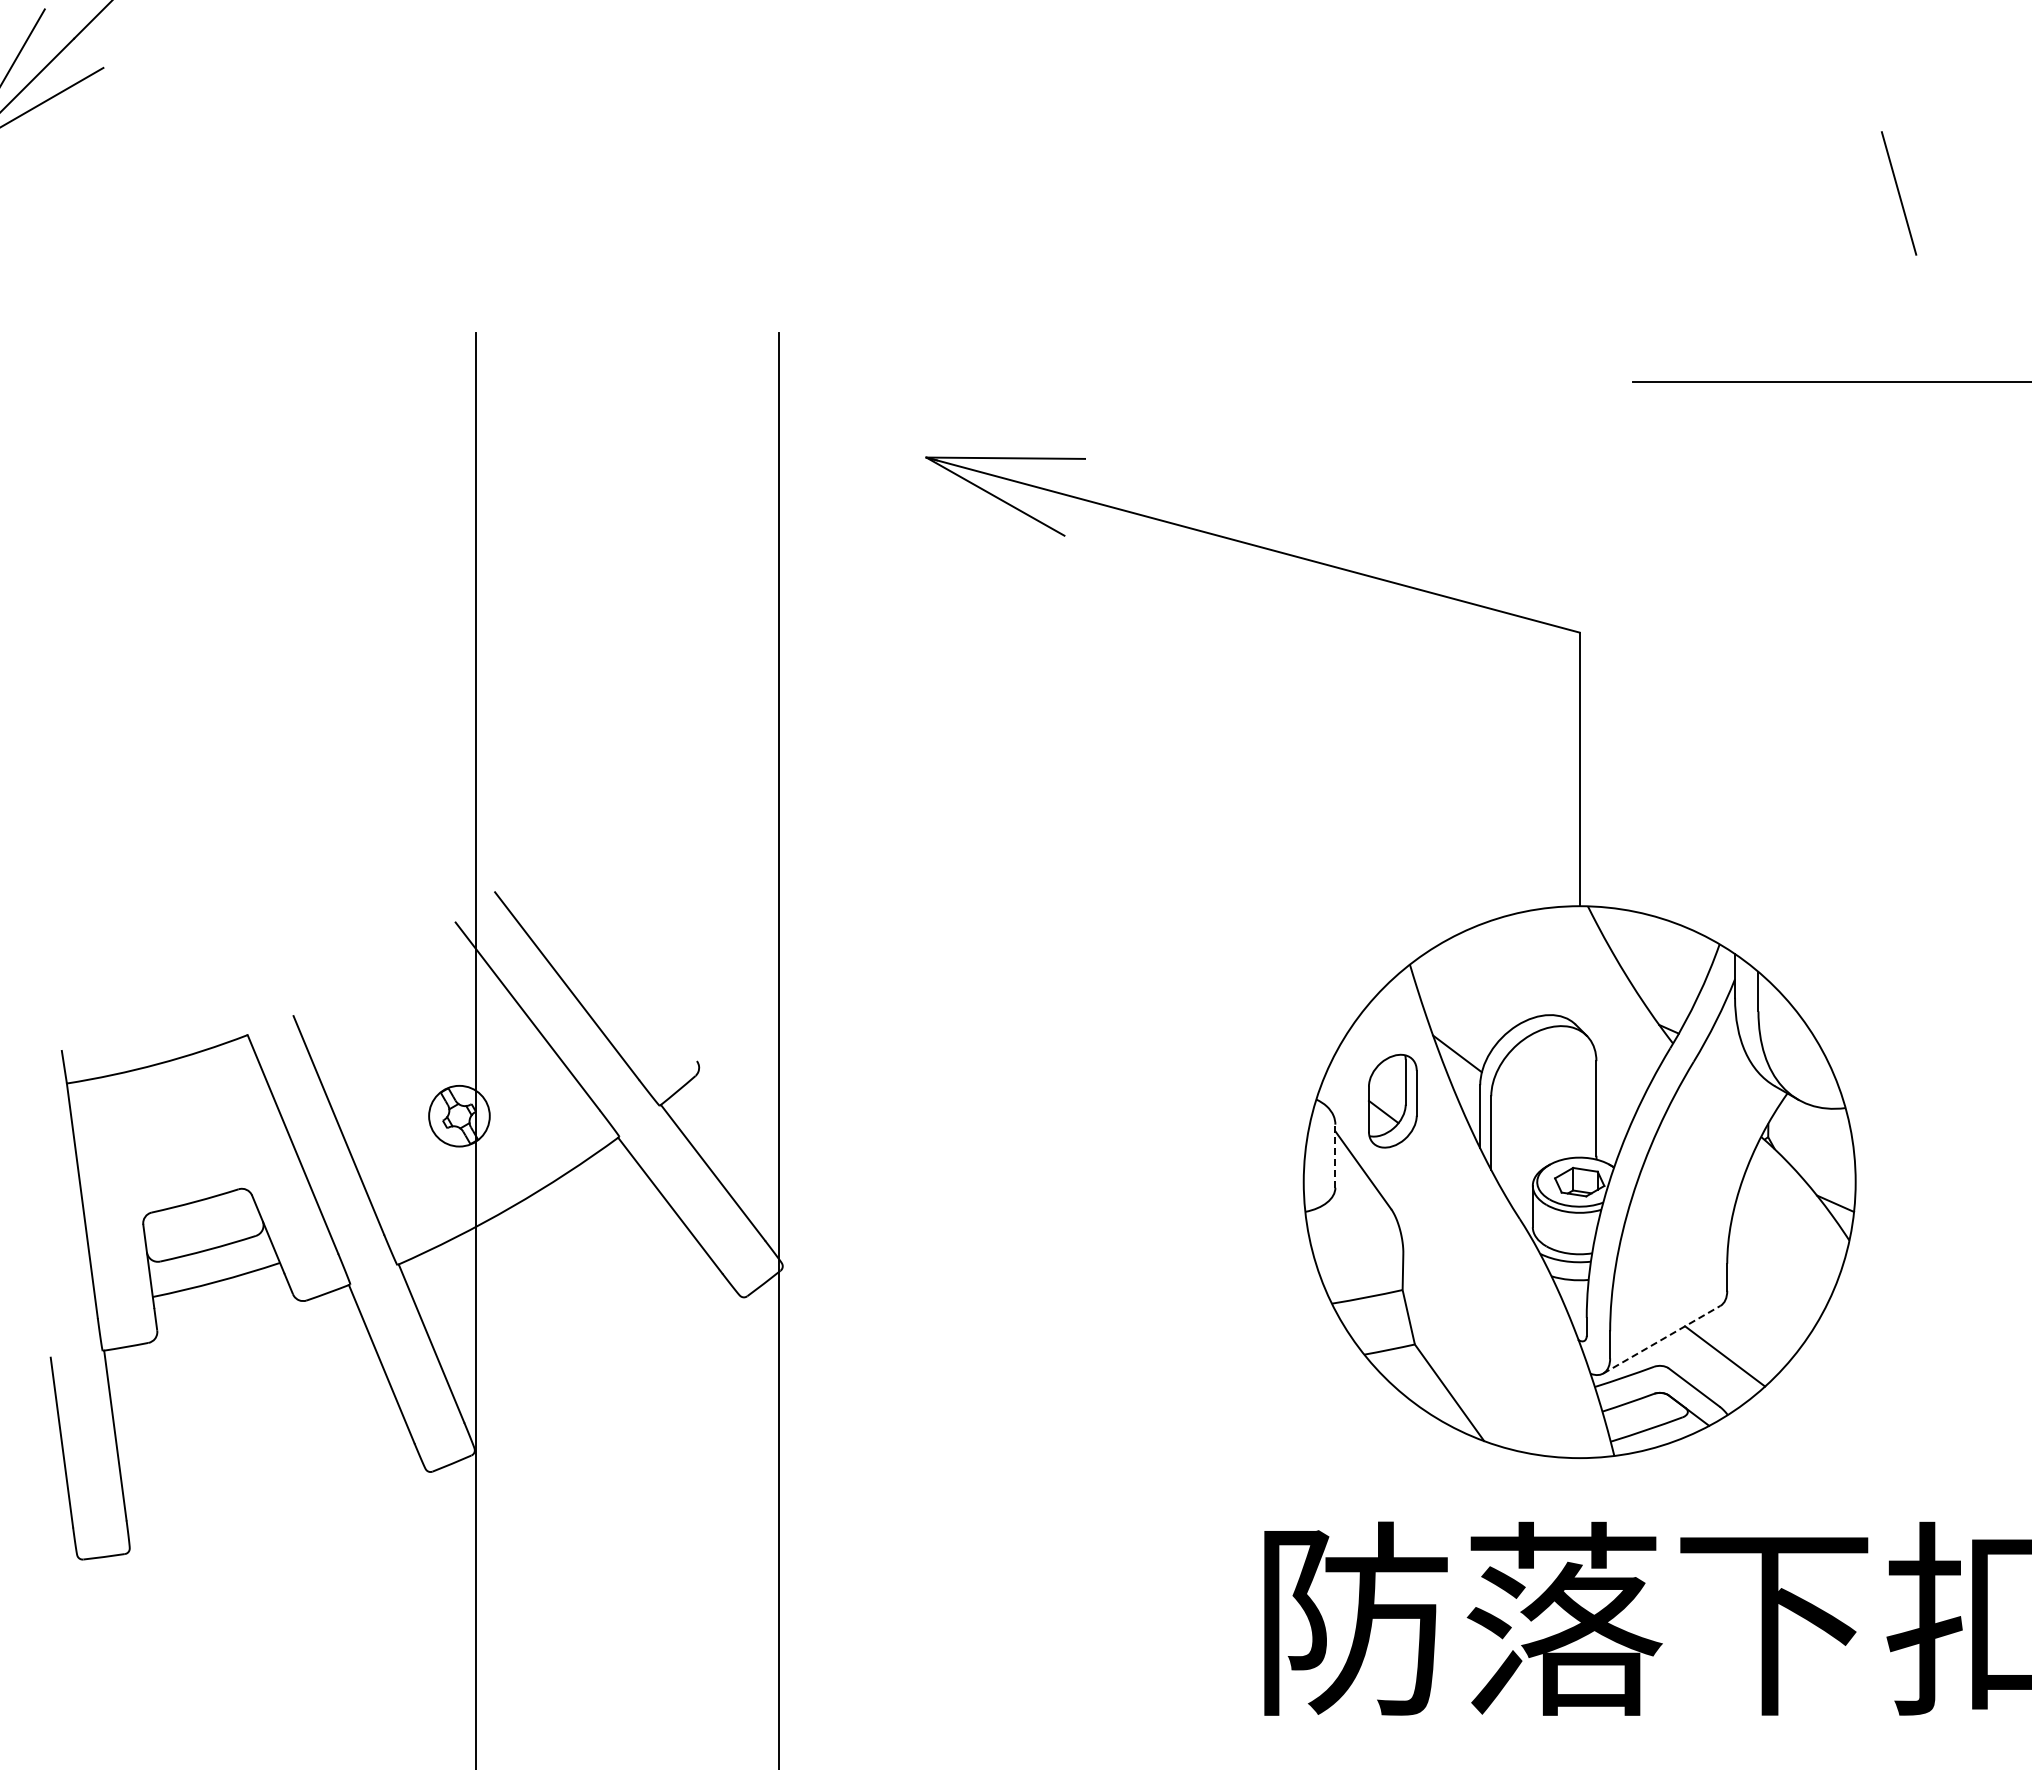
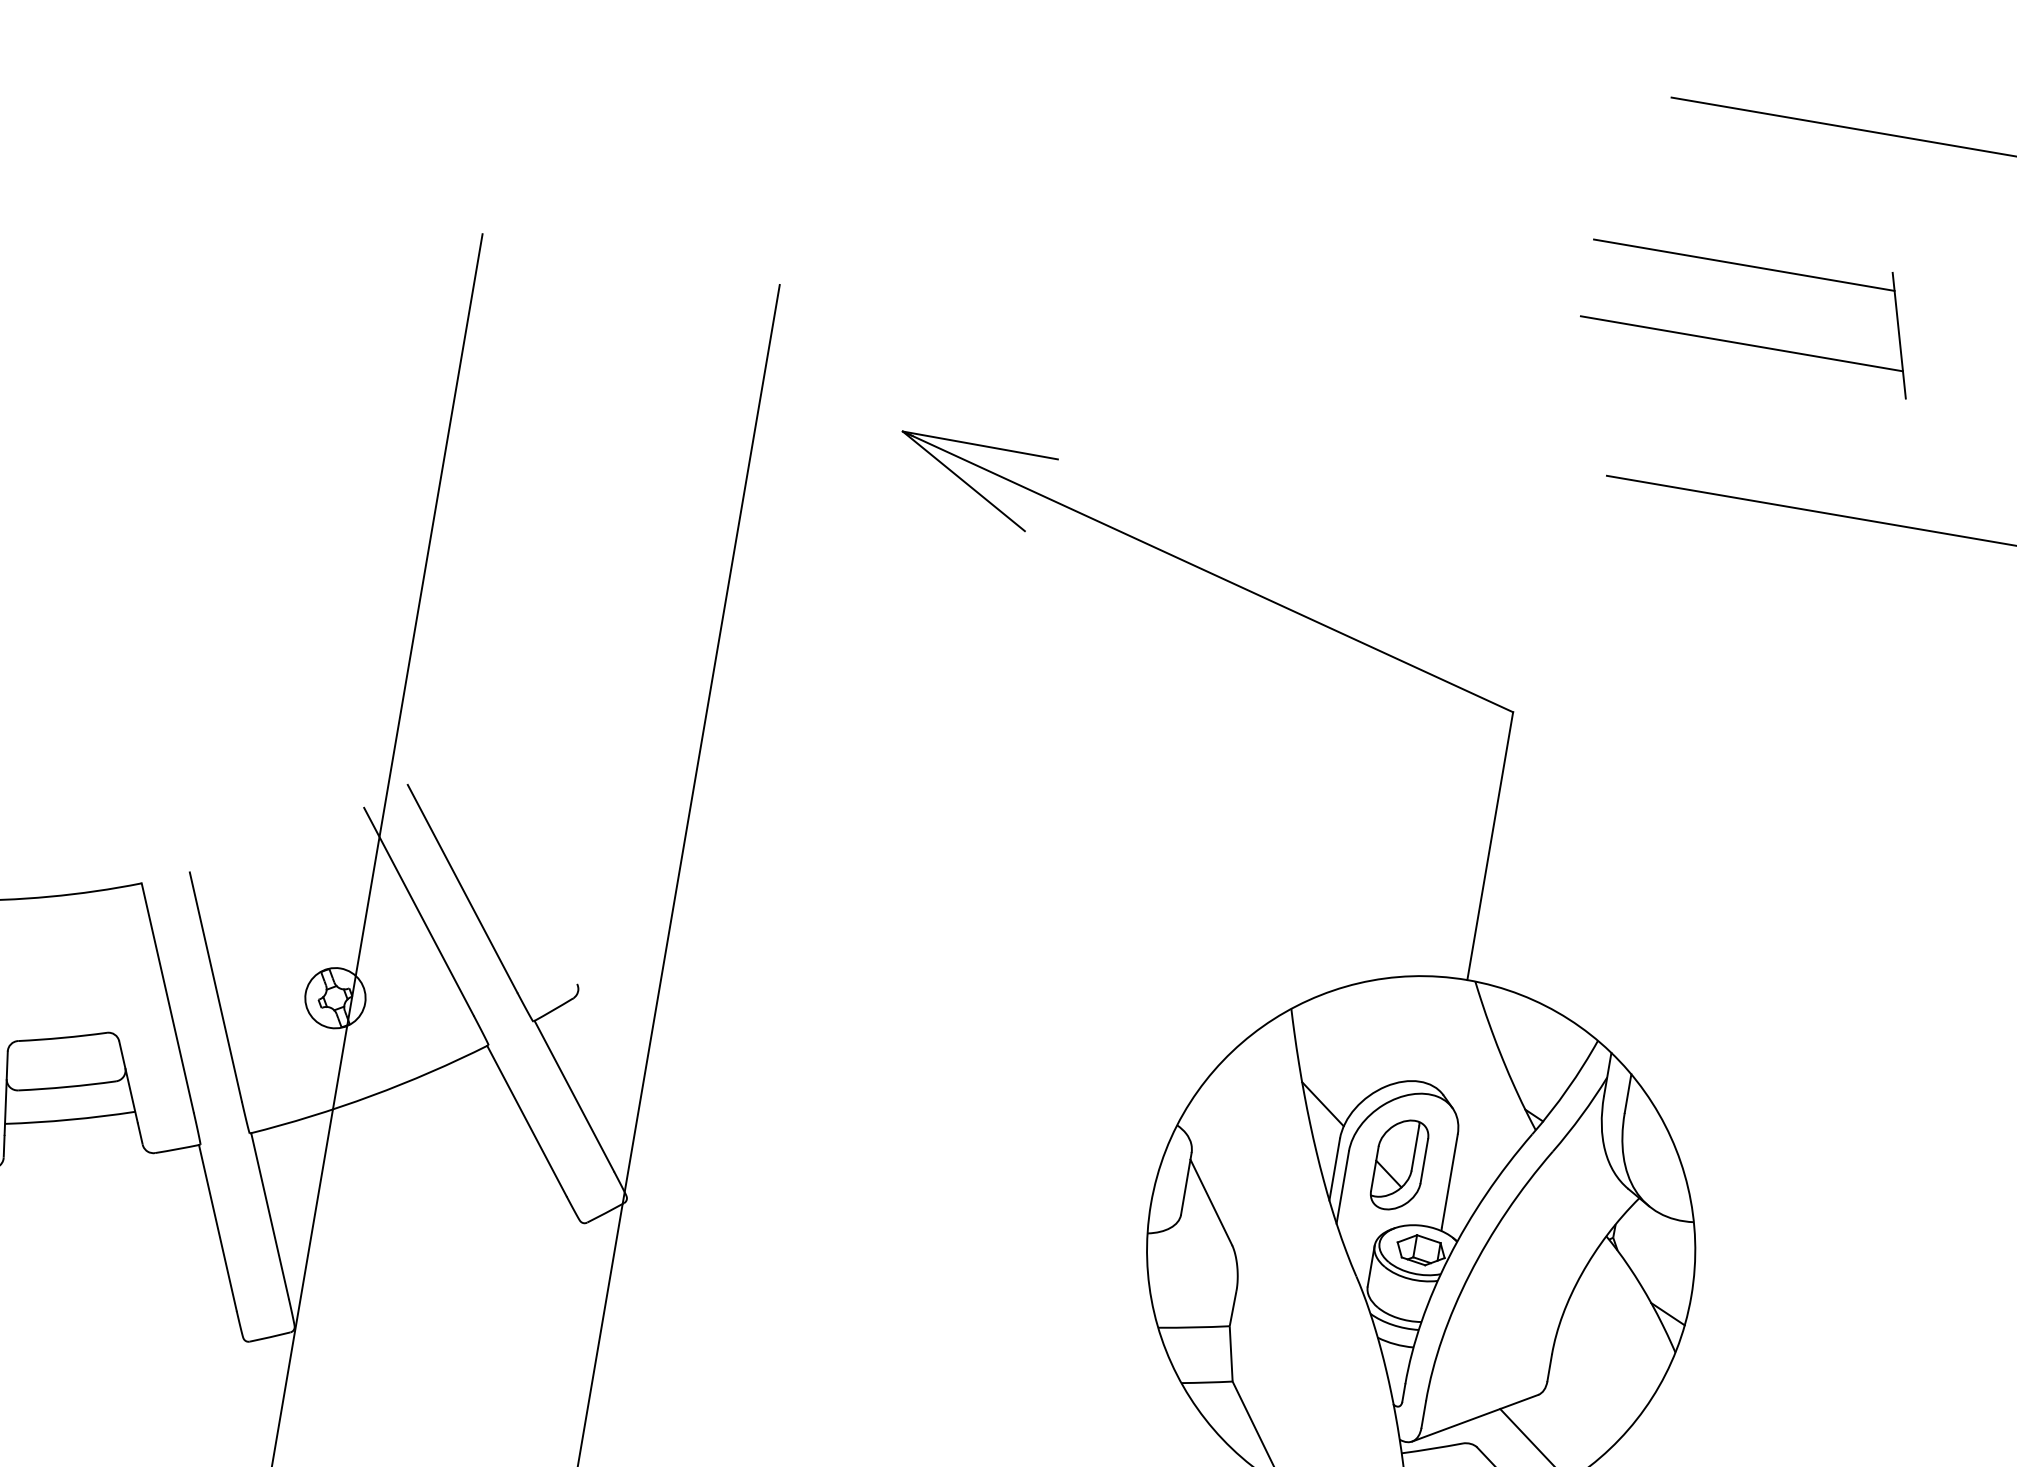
line: (1732, 149) -> (1743, 264), added
line: (1743, 228) -> (1741, 344), added
part: (1392, 1100) -> (1399, 1164), moved
line: (1335, 1156) -> (1186, 1184), dashed -> solid
line: (1661, 1339) -> (1474, 1417), dashed -> solid

